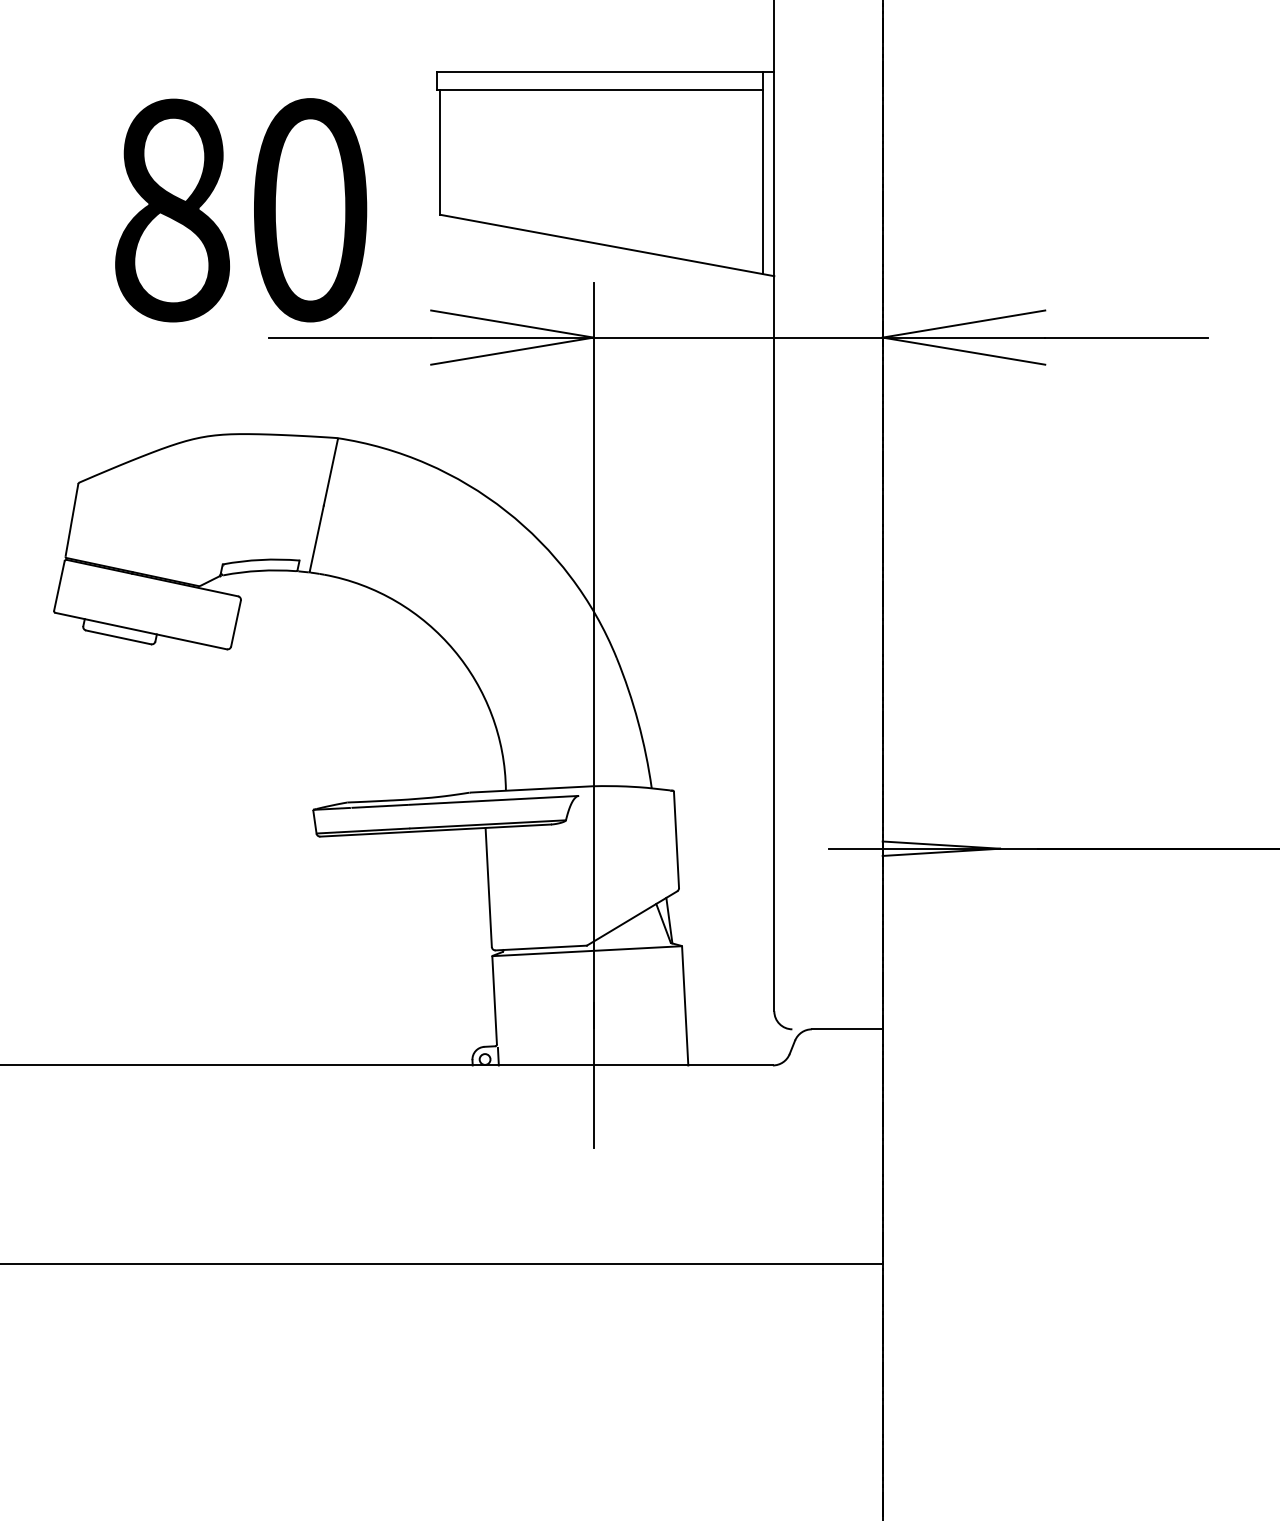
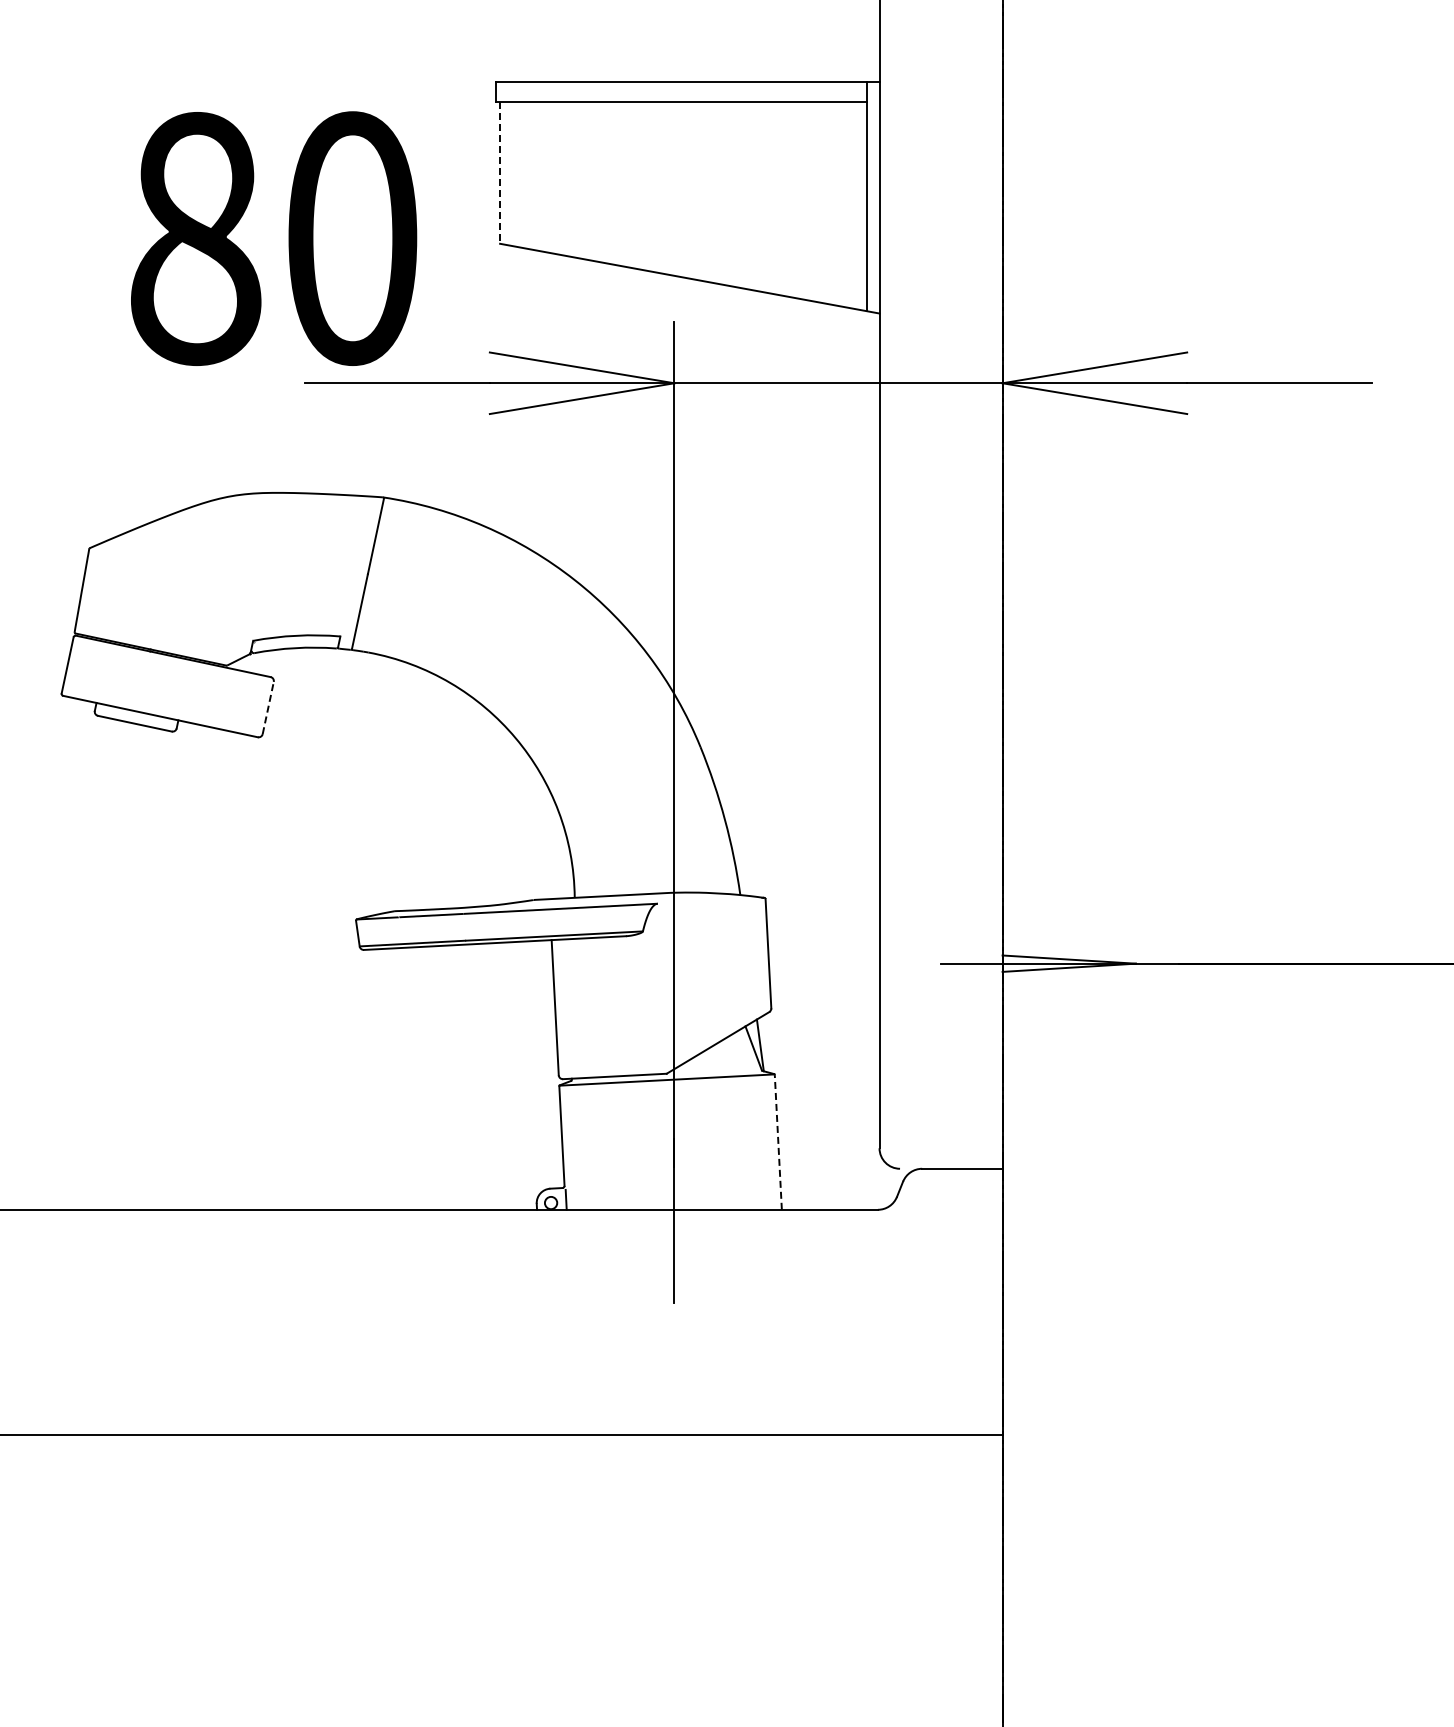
line: (440, 152) -> (500, 173), solid -> dashed
line: (236, 624) -> (268, 708), solid -> dashed
line: (685, 1005) -> (778, 1141), solid -> dashed

